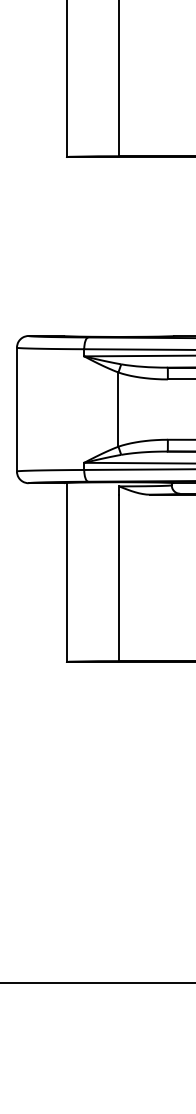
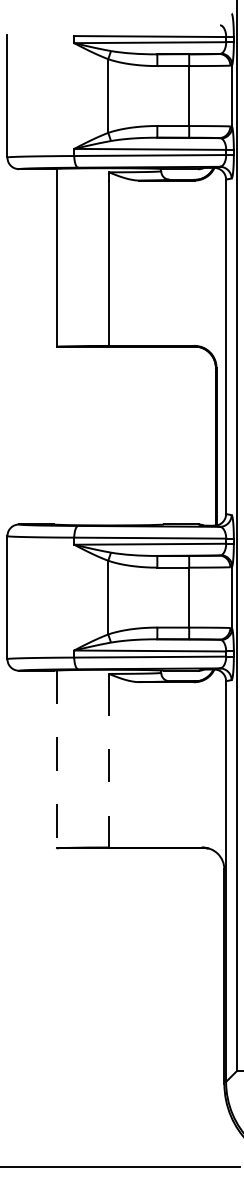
line: (66, 572) -> (56, 759), solid -> dashed
line: (119, 577) -> (109, 764), solid -> dashed

